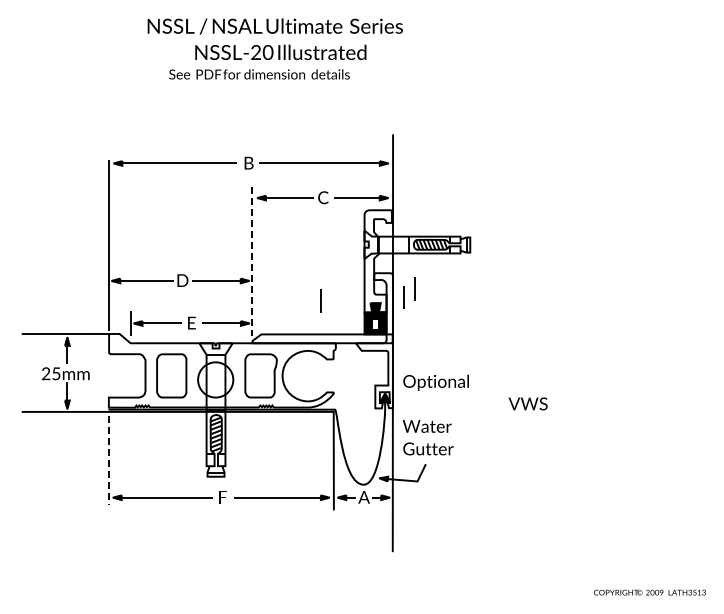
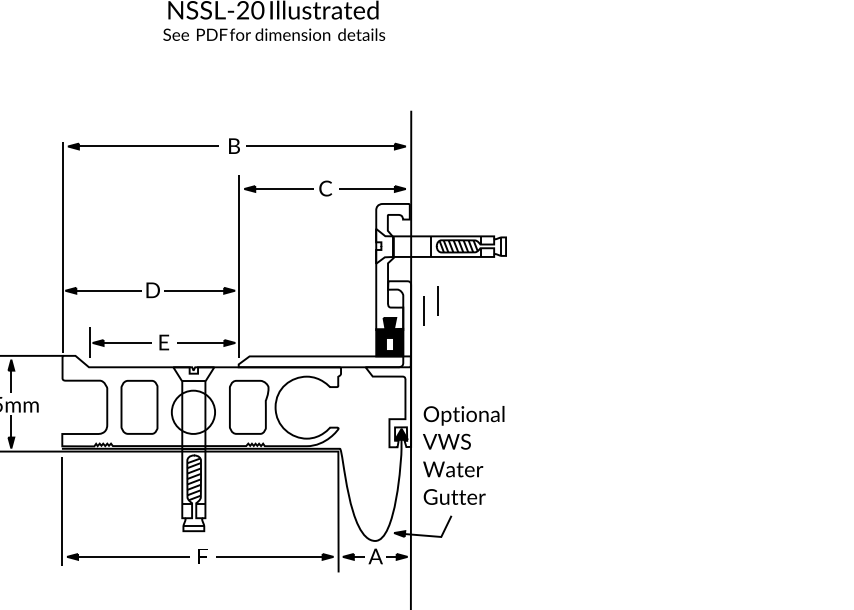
text: (259, 74) -> (274, 34), moved
line: (252, 261) -> (238, 266), dashed -> solid
line: (320, 300) -> (322, 314), removed
text: (527, 403) -> (446, 441), moved
line: (108, 461) -> (61, 512), dashed -> solid

